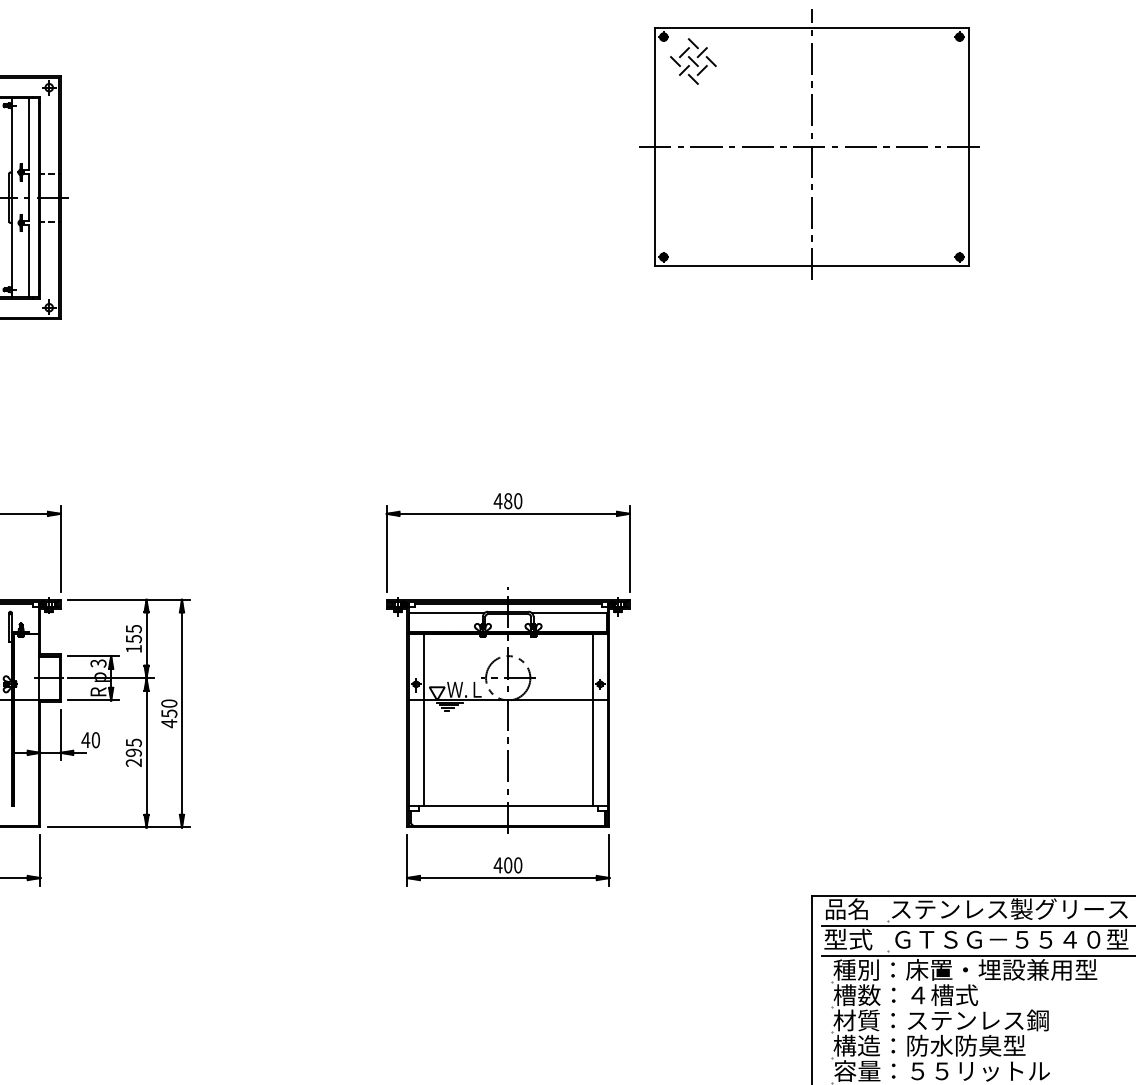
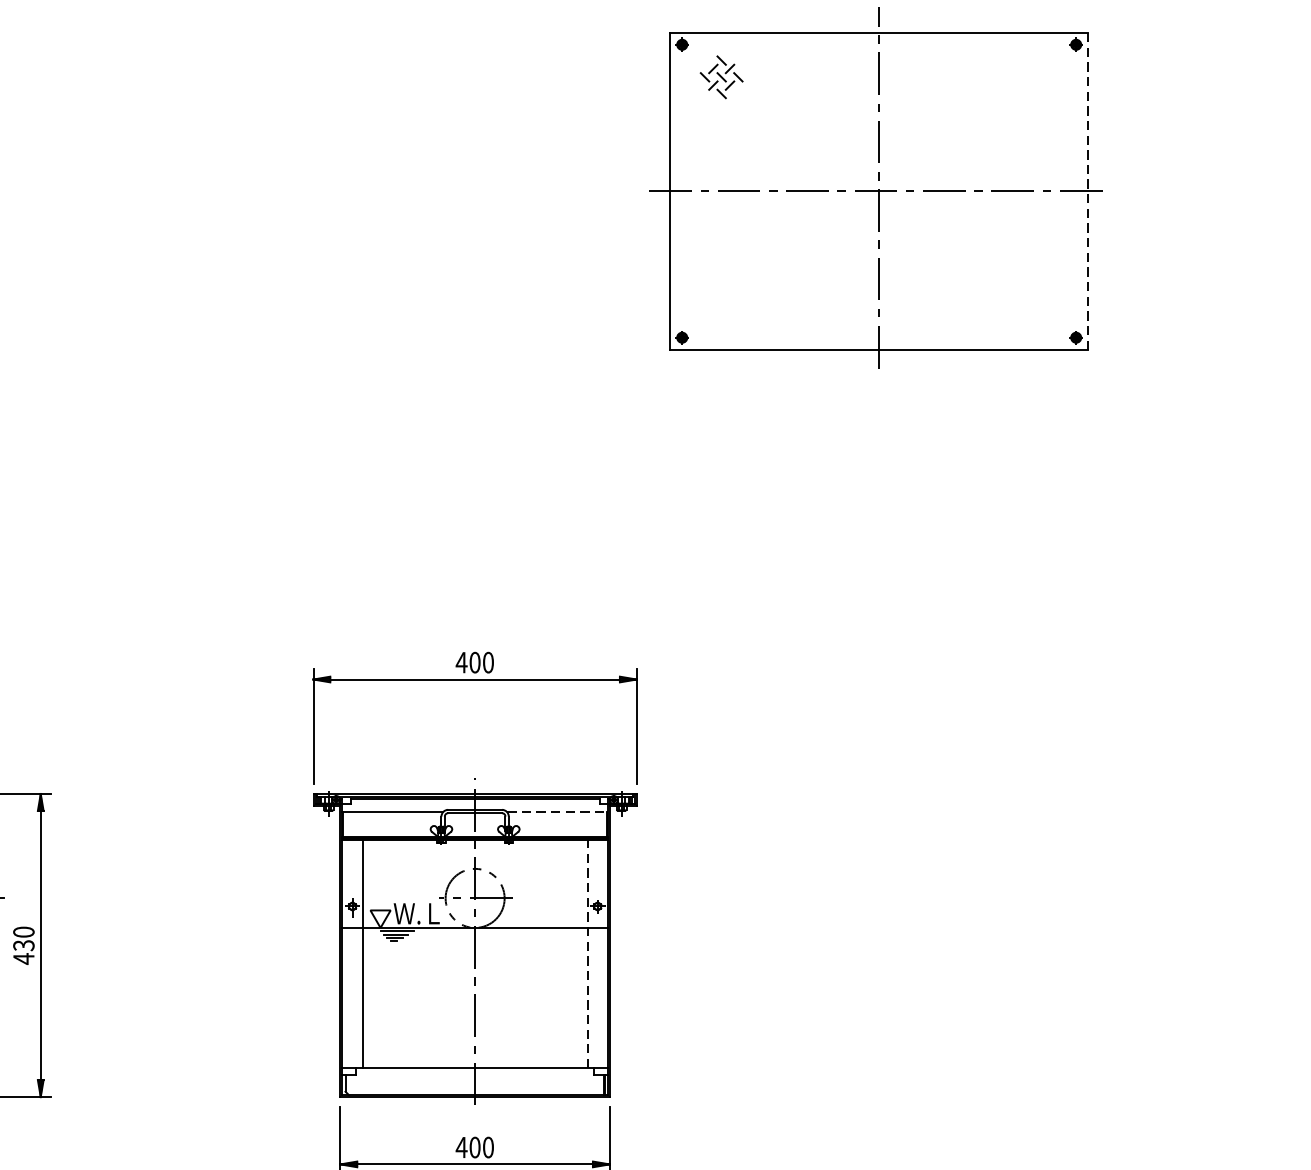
part: (693, 61) -> (721, 77), size x0.7
line: (968, 147) -> (1087, 191), solid -> dashed
text: (508, 500) -> (475, 661), 480 -> 400
line: (570, 613) -> (558, 812), solid -> dashed
text: (168, 713) -> (22, 945), 450 -> 430
line: (592, 719) -> (587, 953), solid -> dashed

